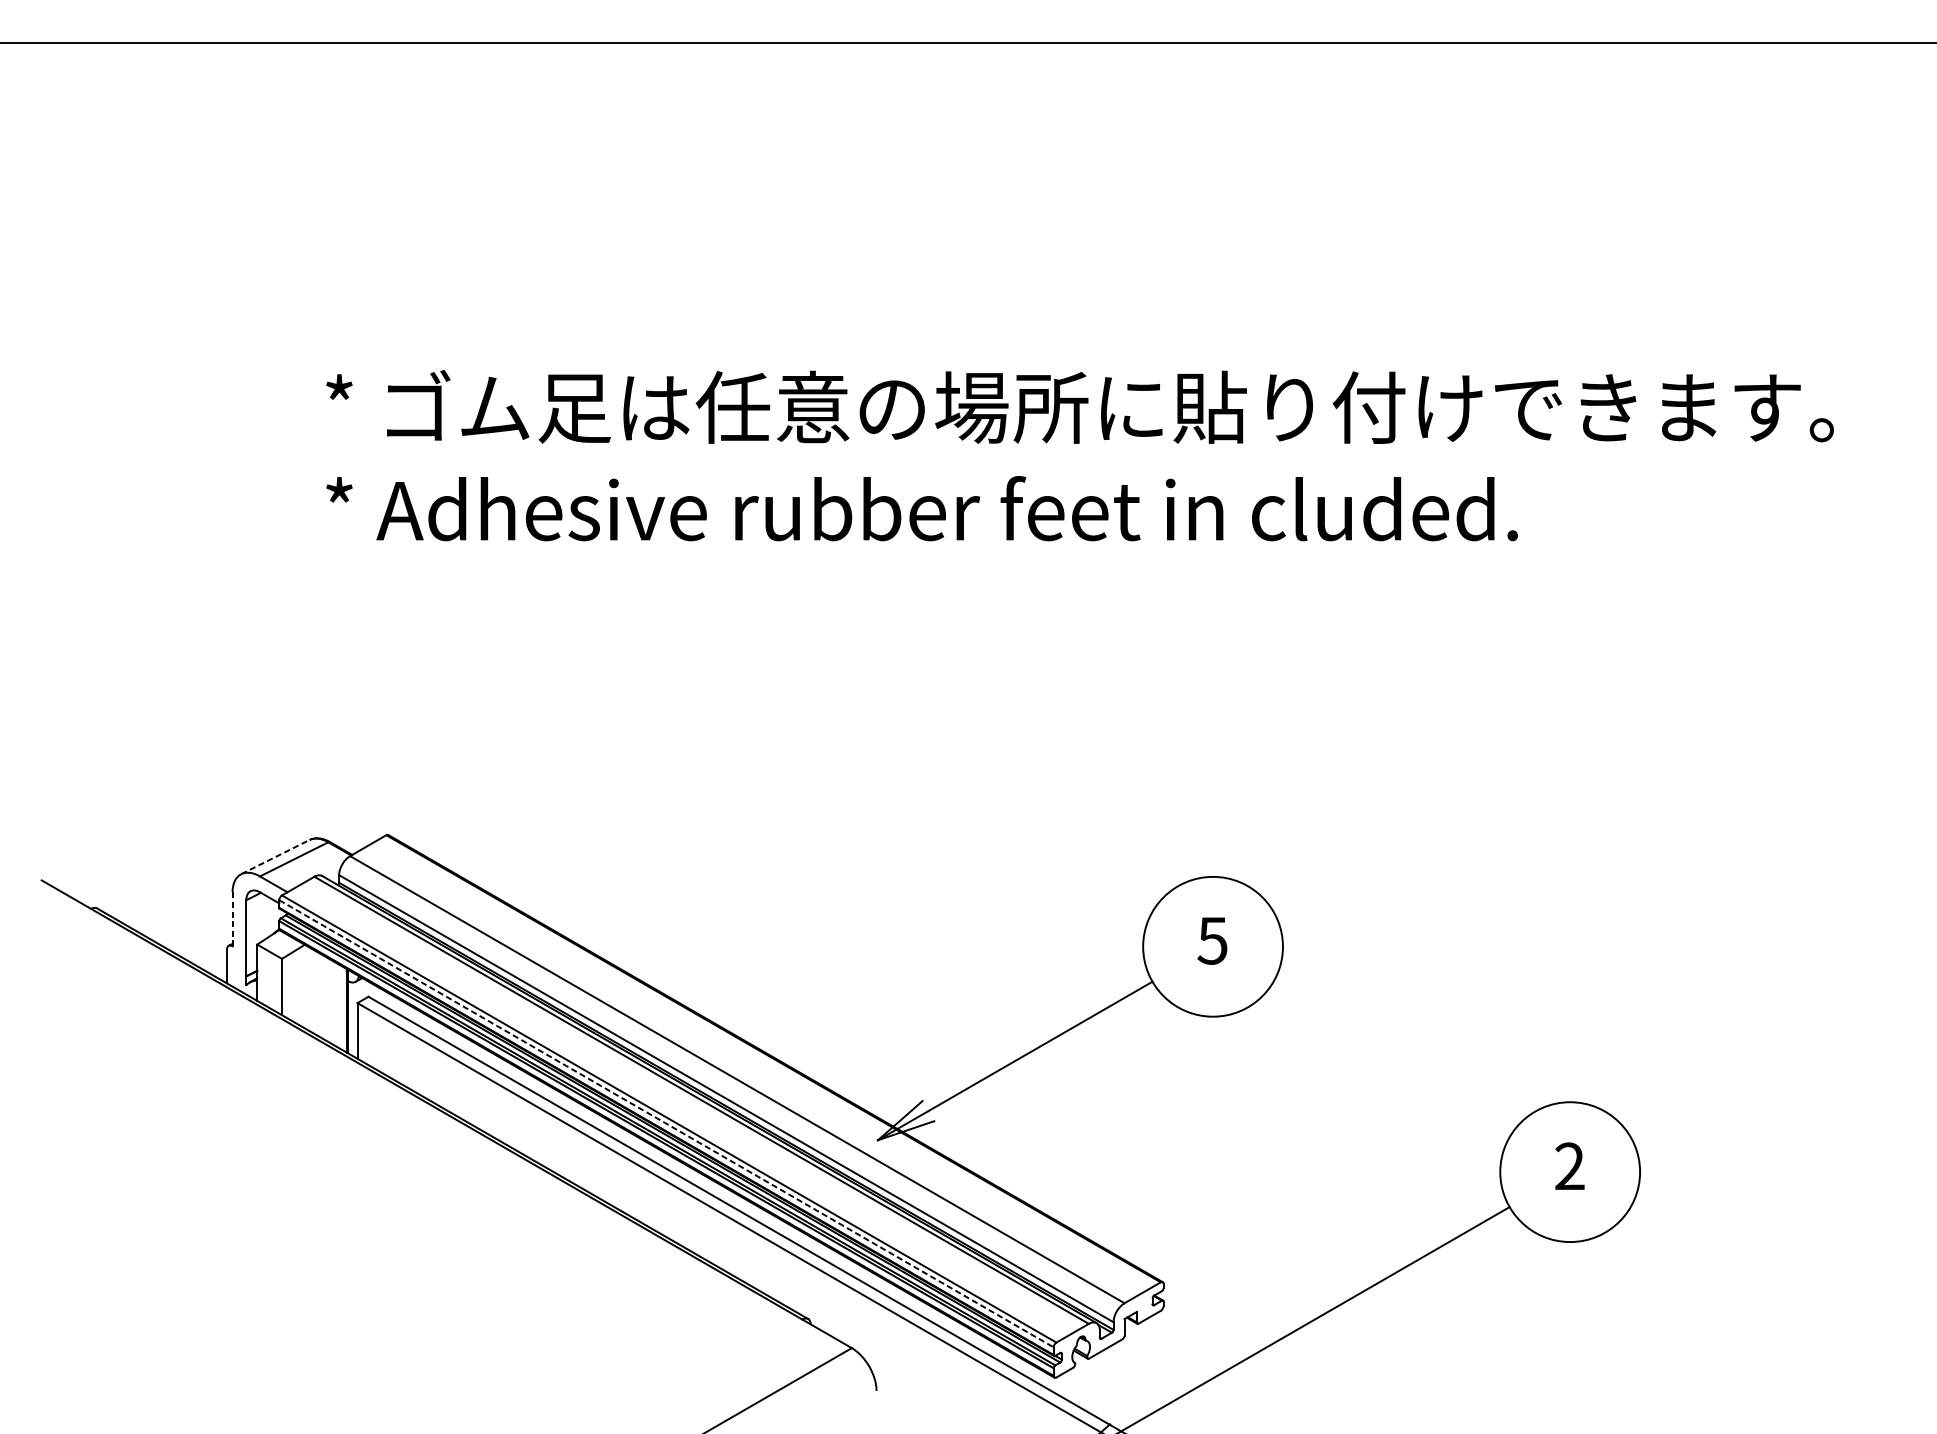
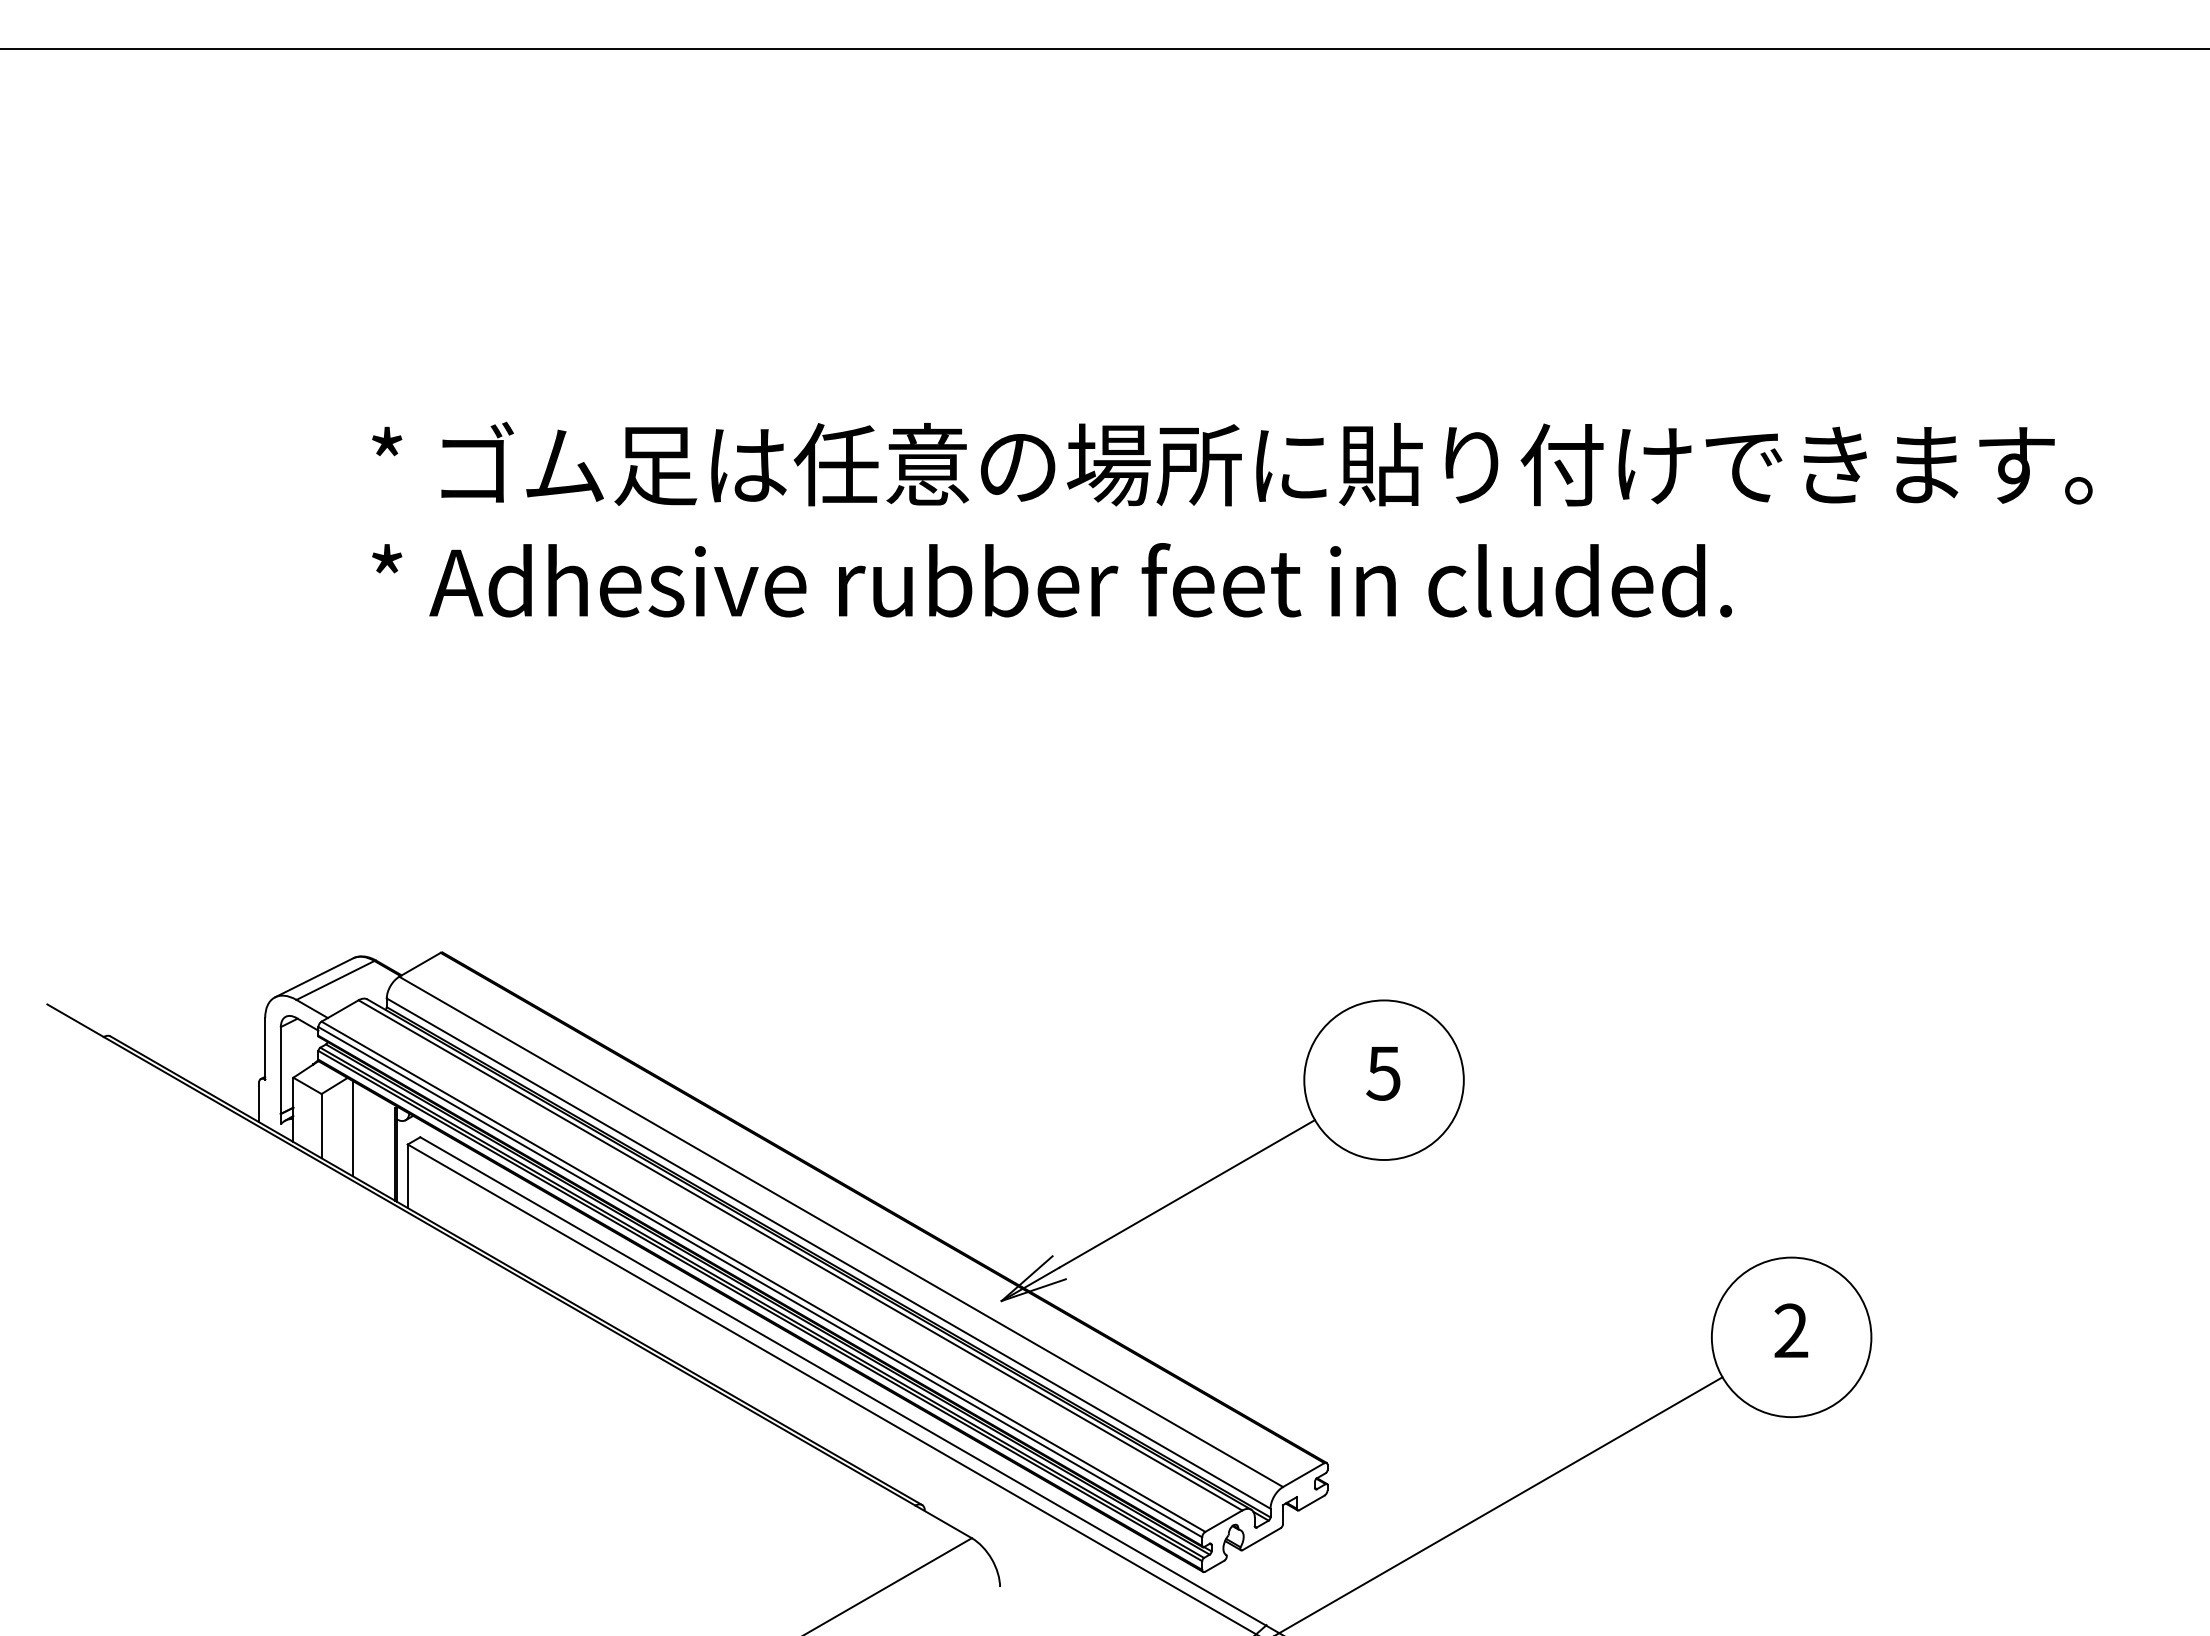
line: (275, 856) -> (314, 977), dashed -> solid
line: (232, 918) -> (265, 1048), dashed -> solid
line: (309, 989) -> (352, 1128), added
line: (666, 1124) -> (760, 1282), dashed -> solid

